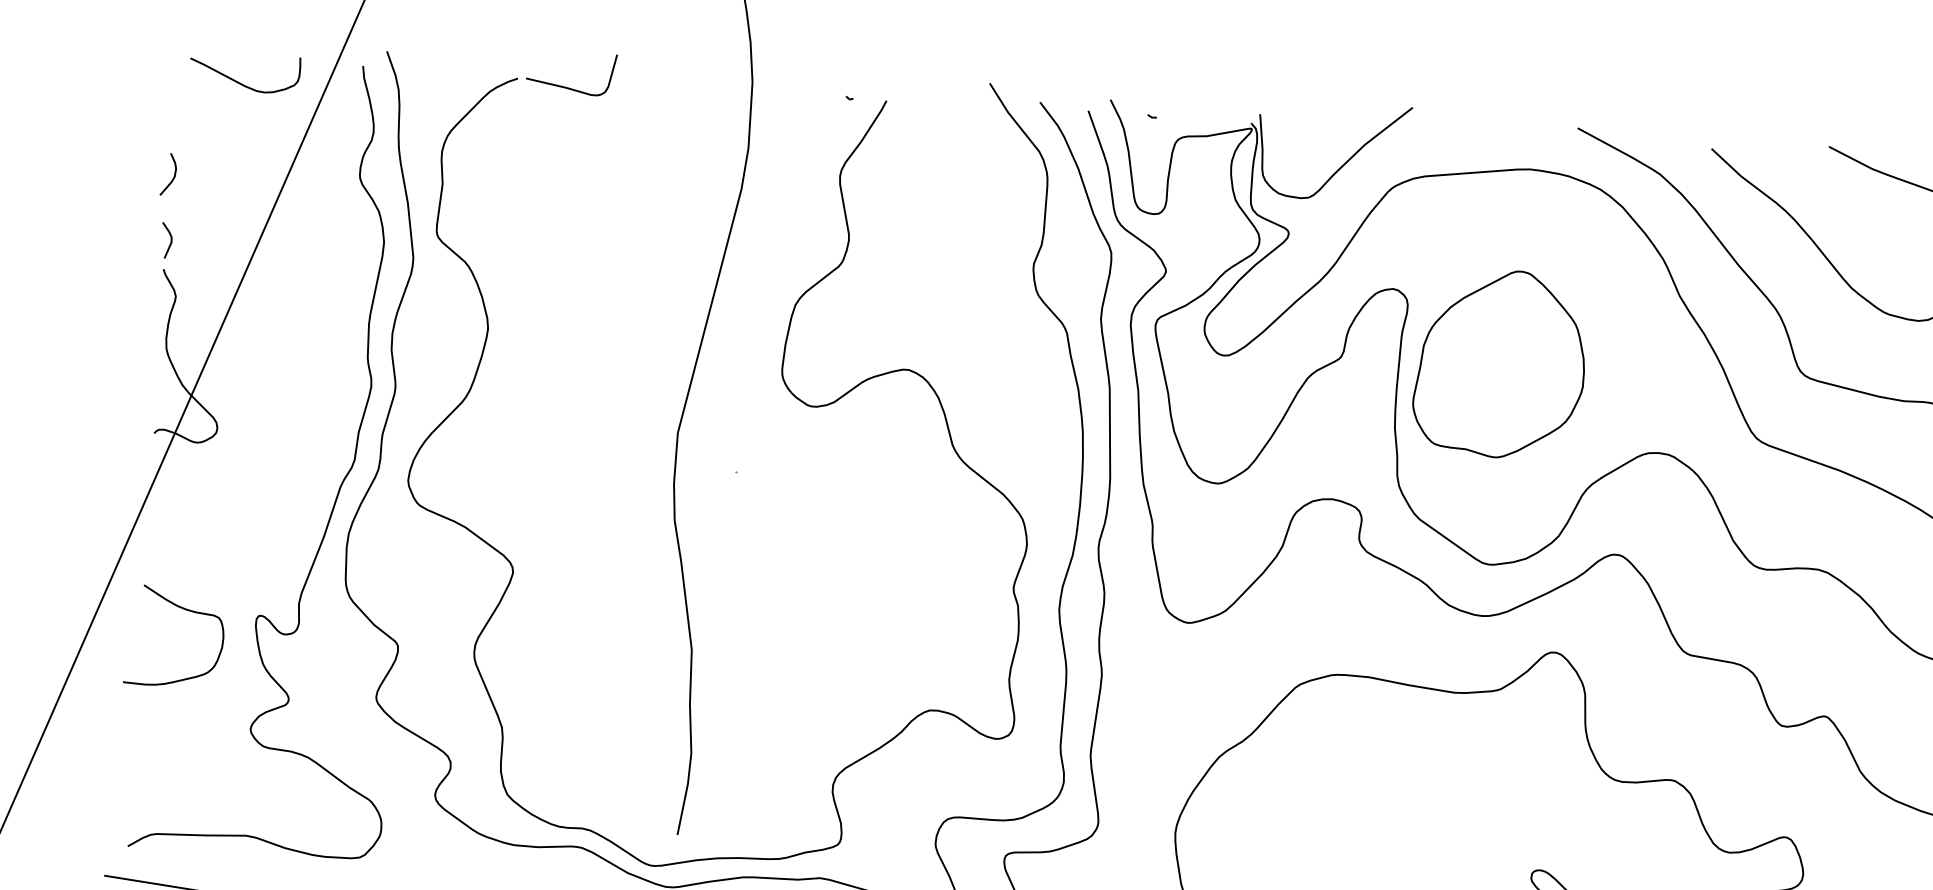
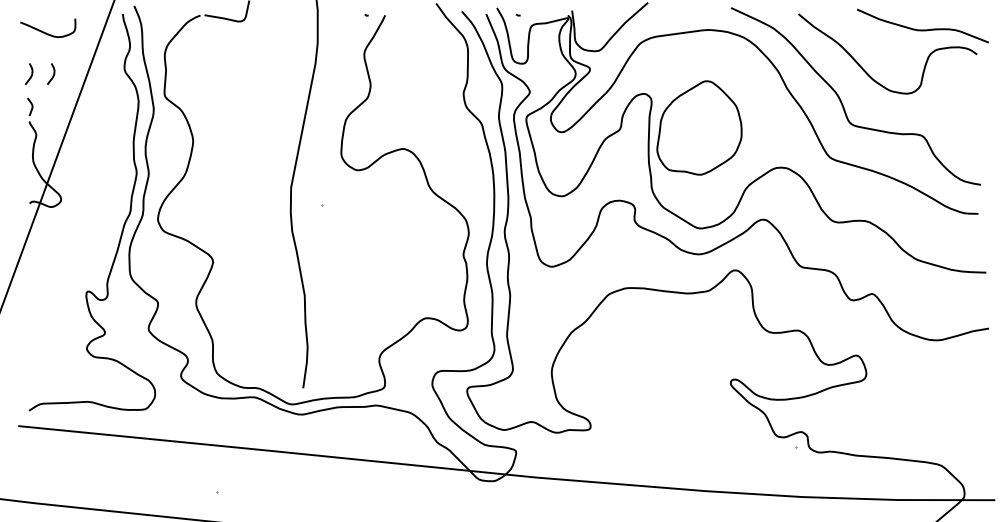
curve: (241, 81) -> (46, 32), moved
curve: (217, 176) -> (53, 73), added
curve: (182, 610) -> (49, 291), removed

